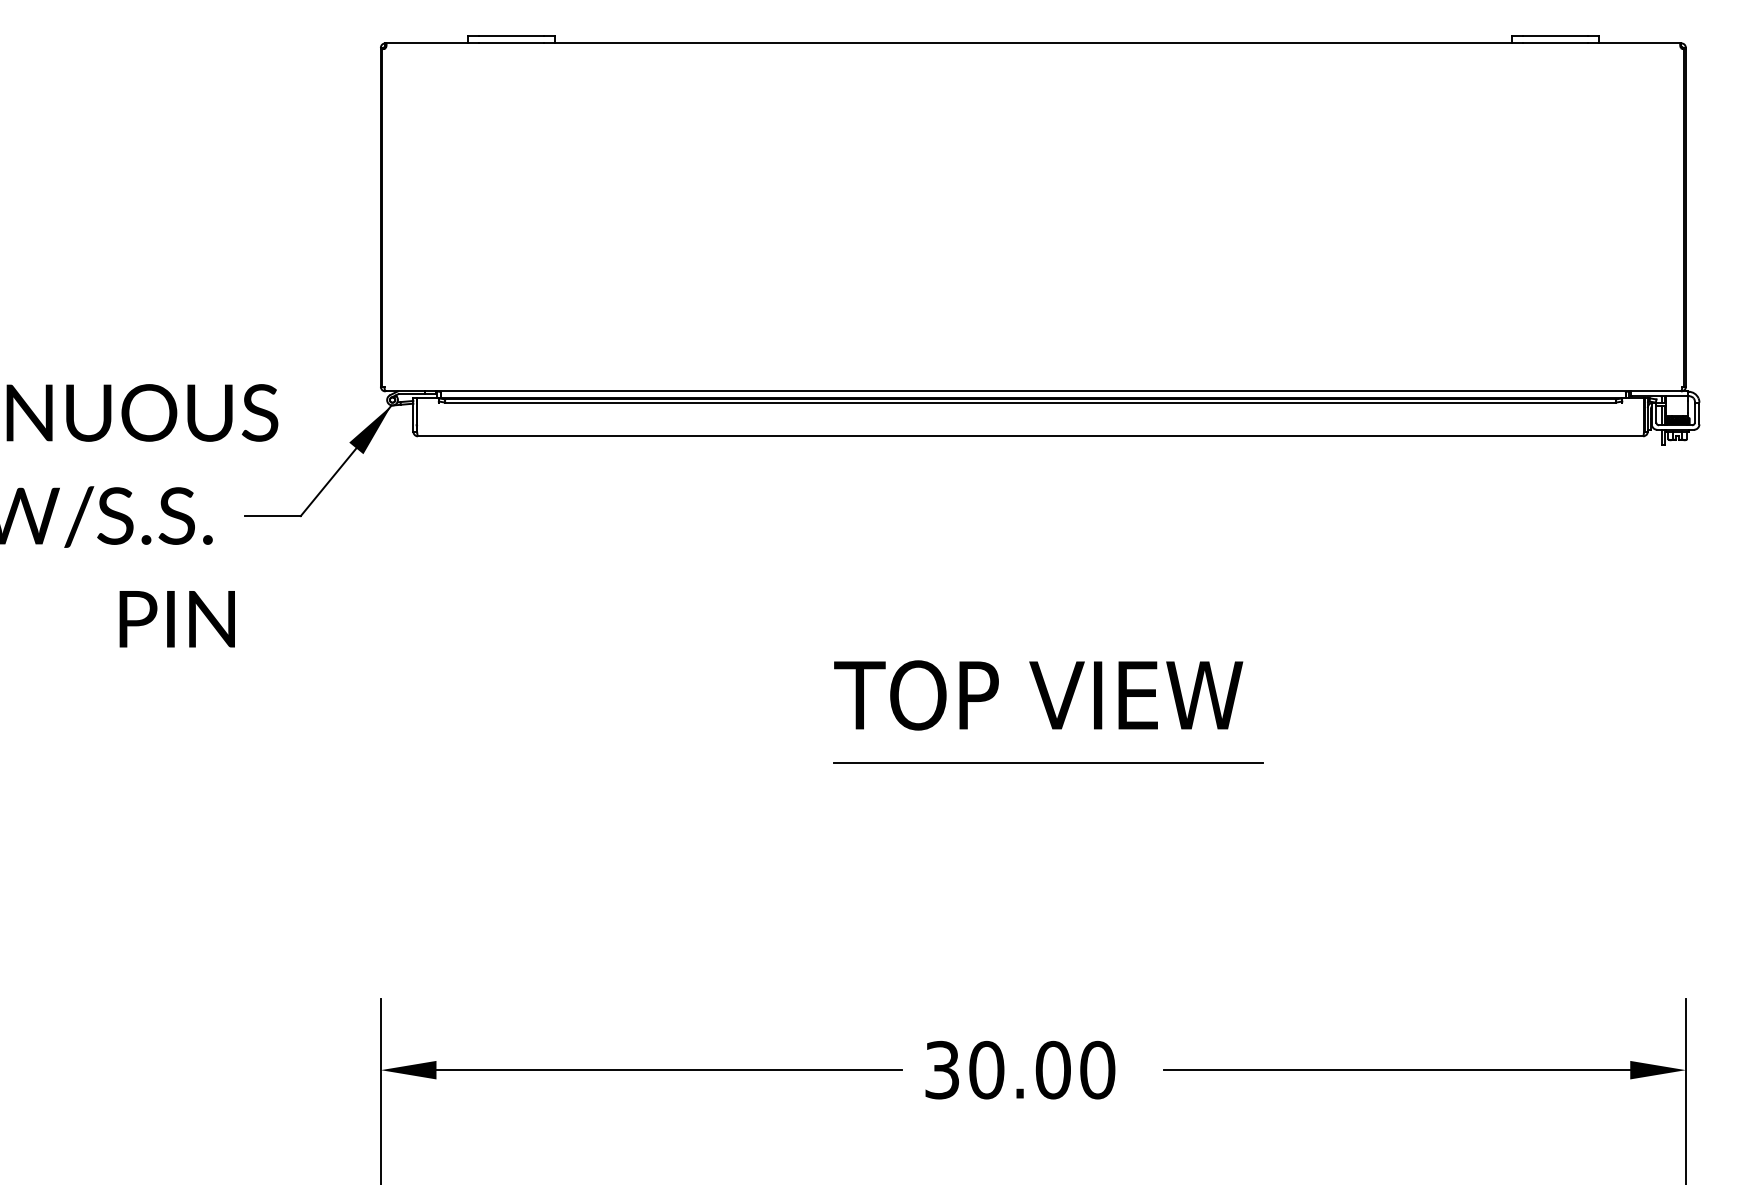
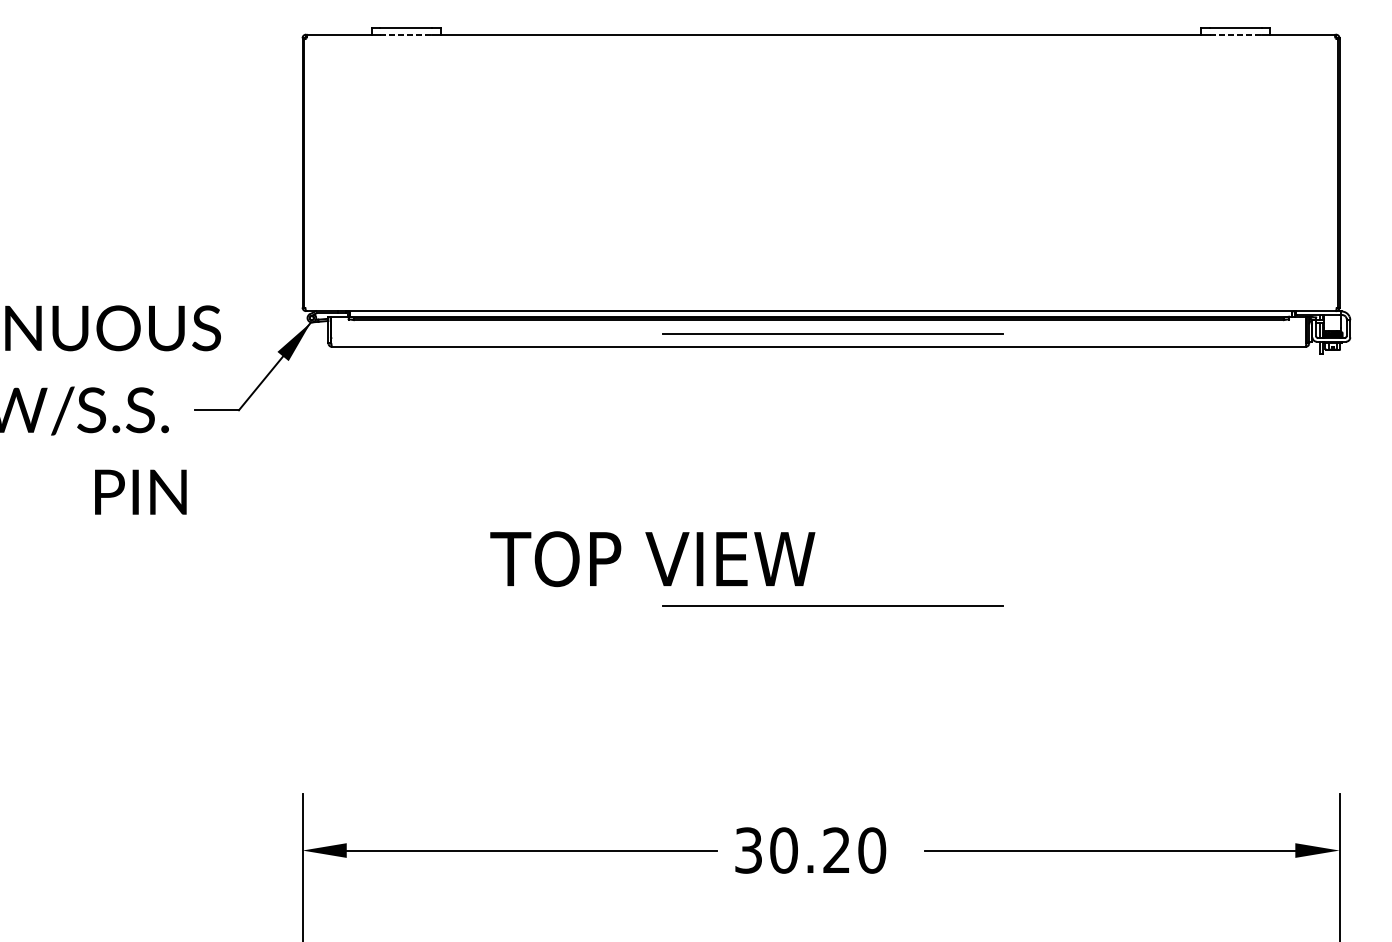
line: (511, 43) -> (406, 34), solid -> dashed
line: (1555, 43) -> (1235, 34), solid -> dashed
line: (1048, 420) -> (833, 334), added
text: (1038, 695) -> (652, 559), moved
text: (1052, 1069) -> (836, 850), 30.00 -> 30.20

